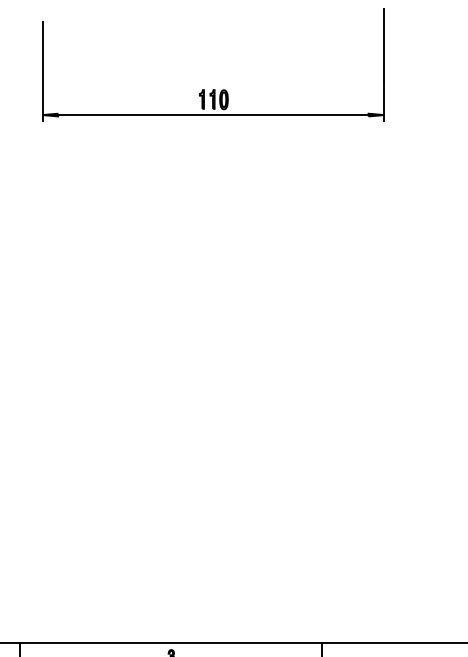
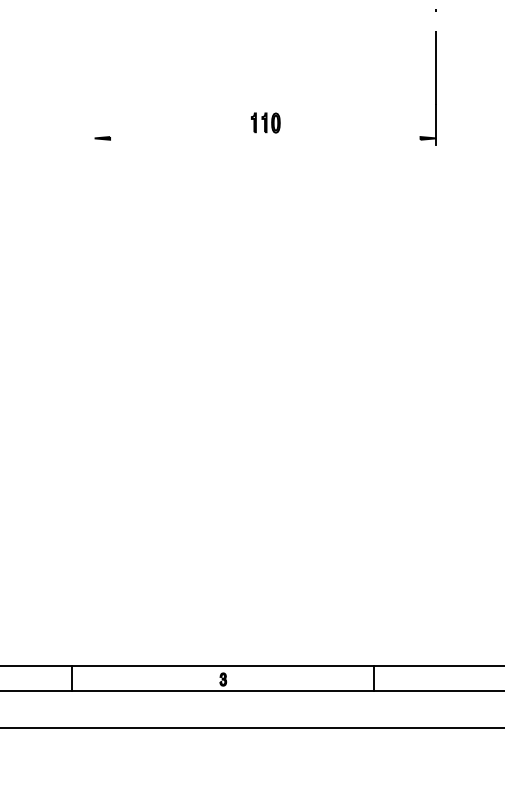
line: (42, 71) -> (94, 94), removed
line: (213, 115) -> (265, 138), removed

